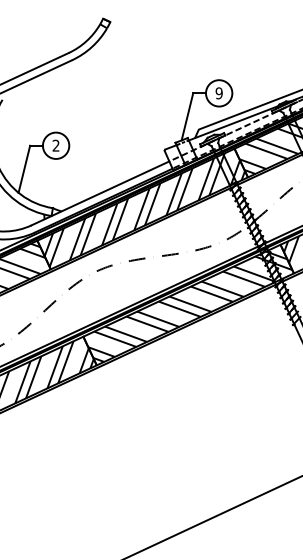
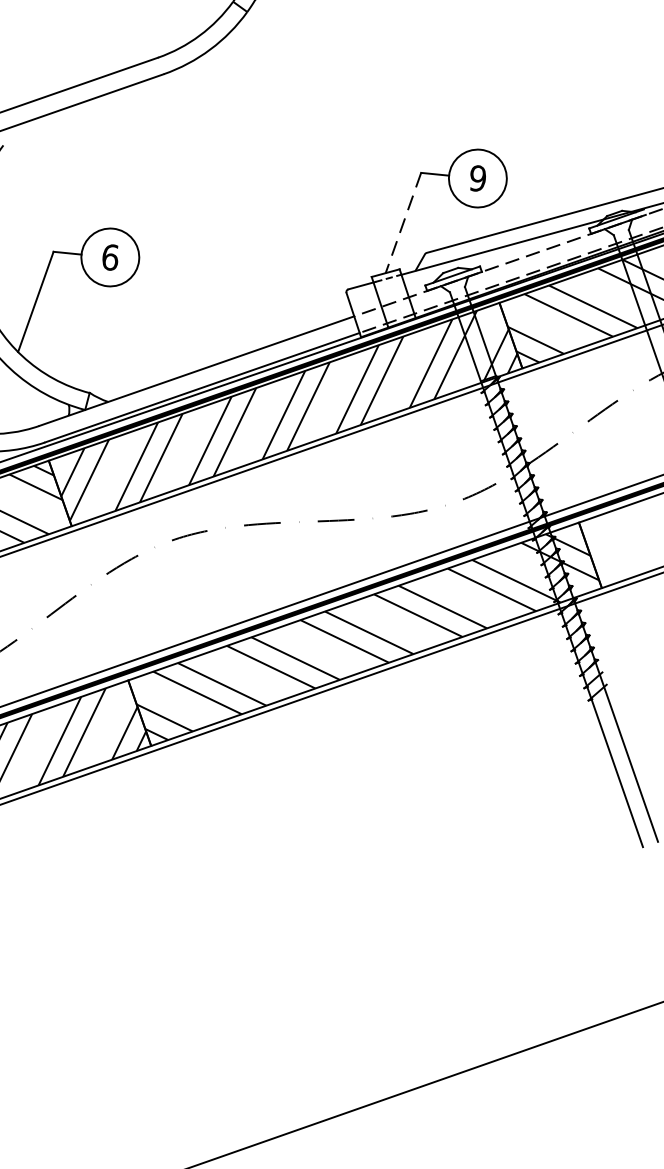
line: (187, 117) -> (403, 224), solid -> dashed
text: (55, 145) -> (109, 256), 2 -> 6
hatch: (291, 249) -> (601, 535), removed

